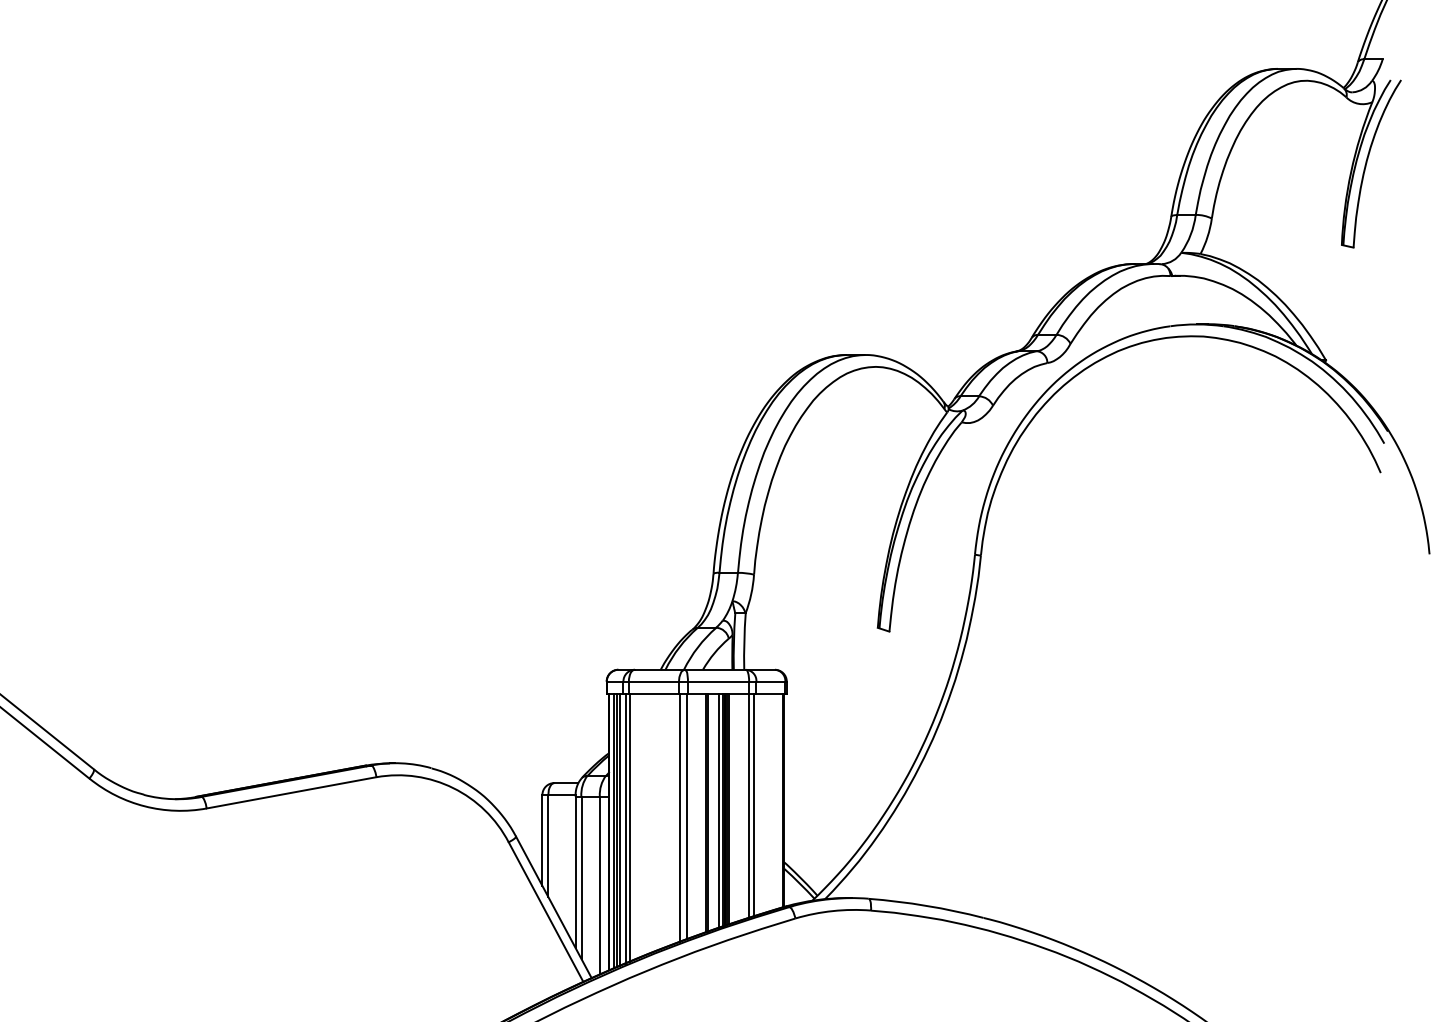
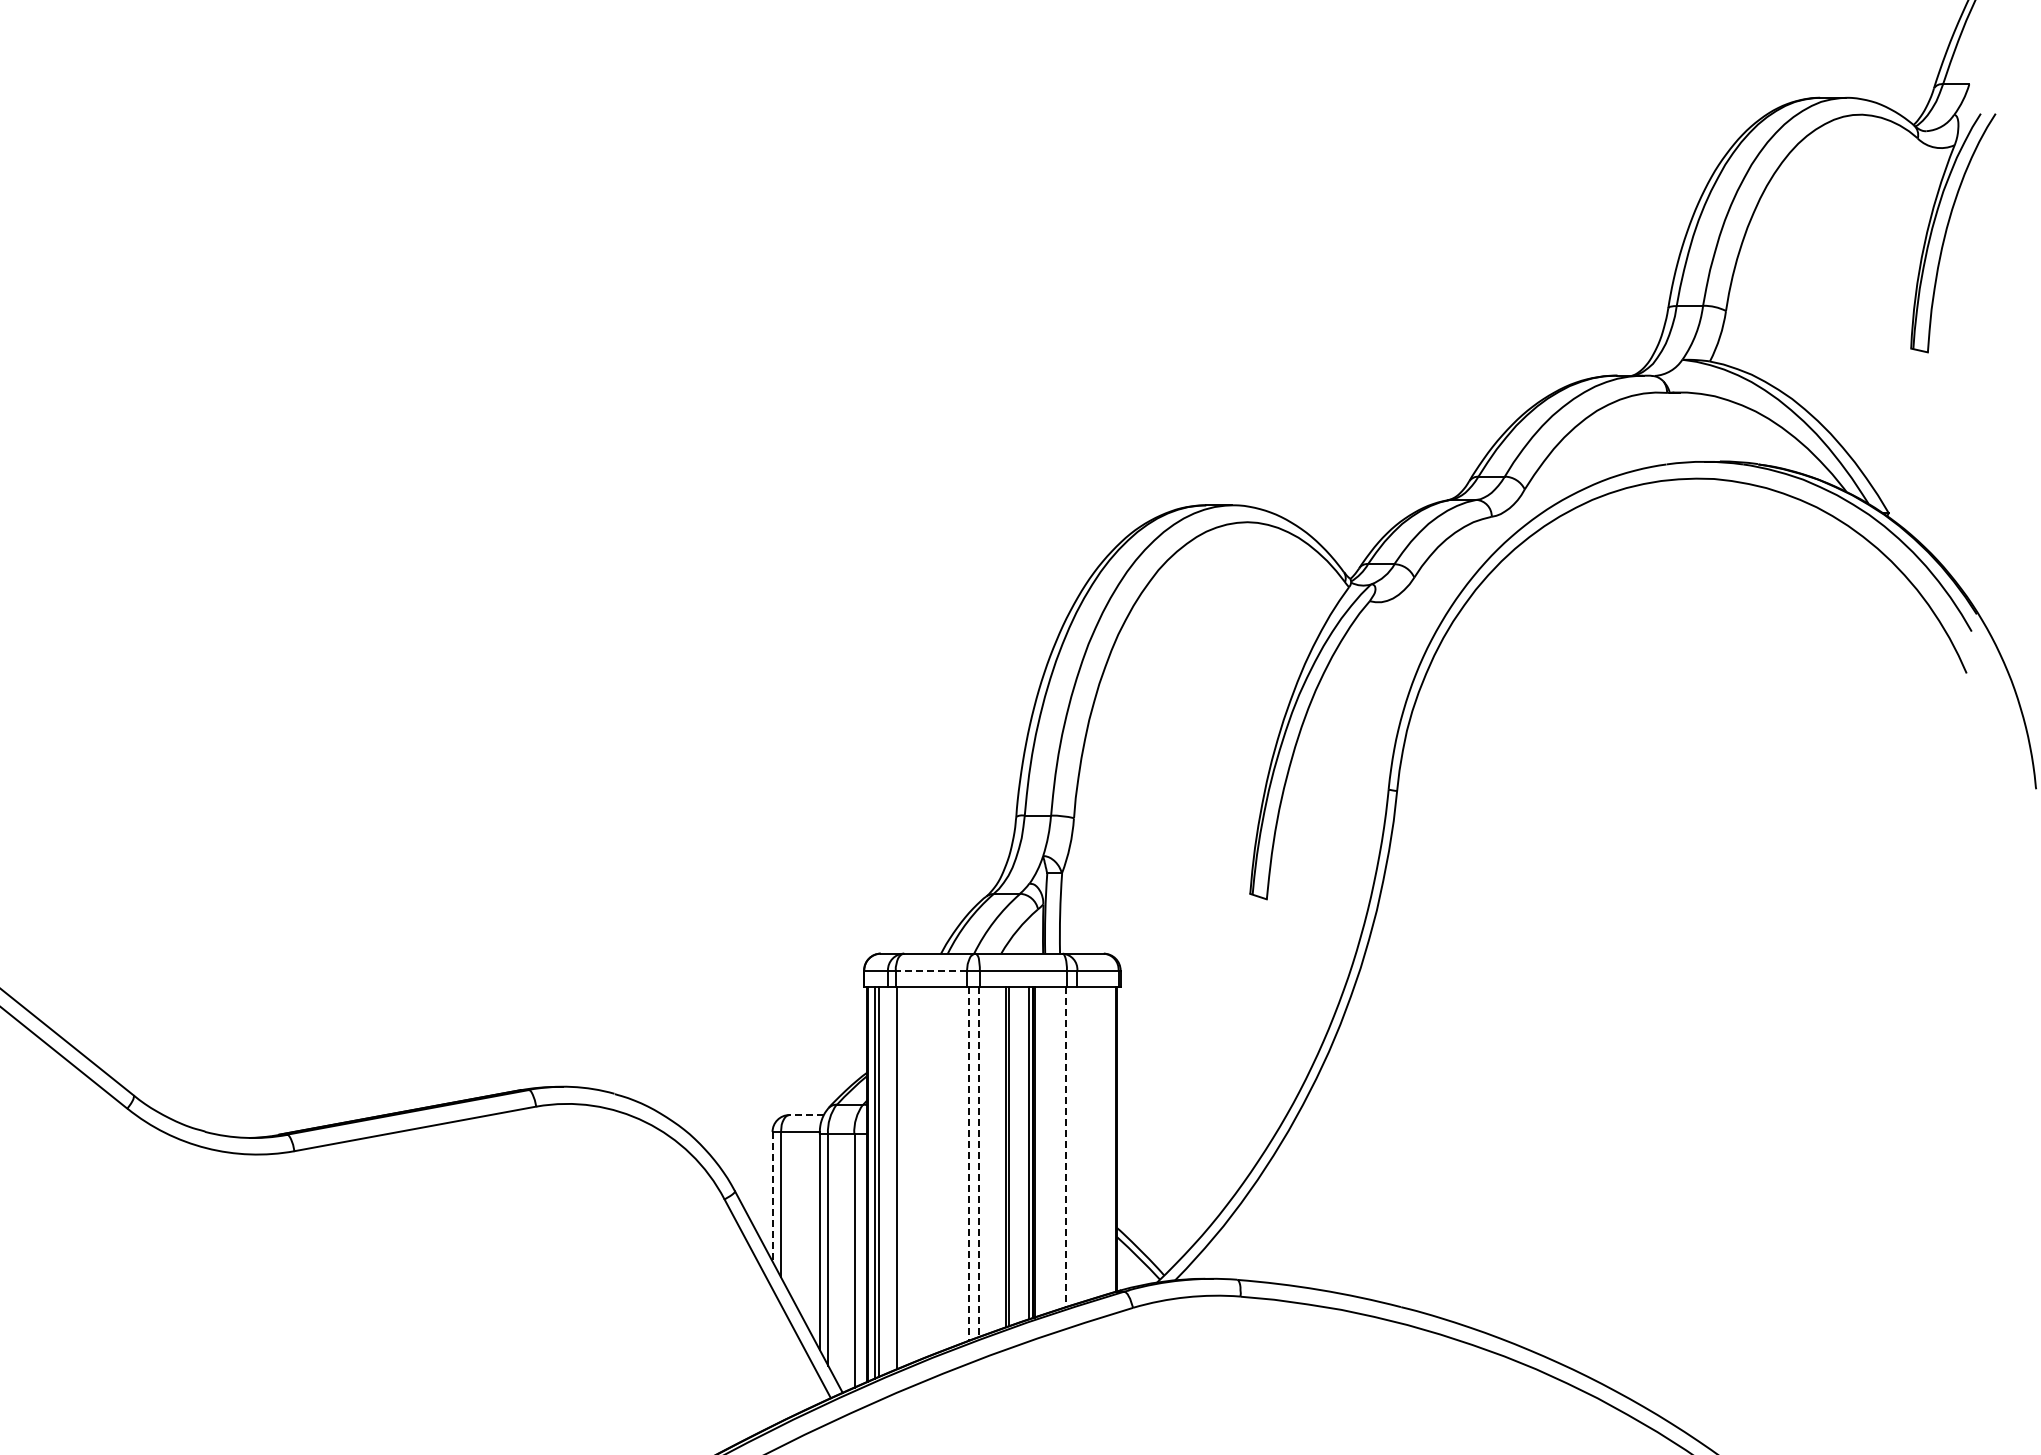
line: (654, 681) -> (931, 970), solid -> dashed
line: (566, 783) -> (806, 1115), solid -> dashed
line: (754, 804) -> (1074, 1145), removed
line: (748, 805) -> (1066, 1147), solid -> dashed
line: (729, 808) -> (1038, 1151), removed
line: (719, 810) -> (1024, 1154), removed
line: (687, 816) -> (979, 1162), solid -> dashed
line: (679, 817) -> (968, 1164), solid -> dashed
line: (625, 828) -> (891, 1179), removed
line: (620, 829) -> (883, 1181), removed
line: (542, 840) -> (772, 1196), solid -> dashed

